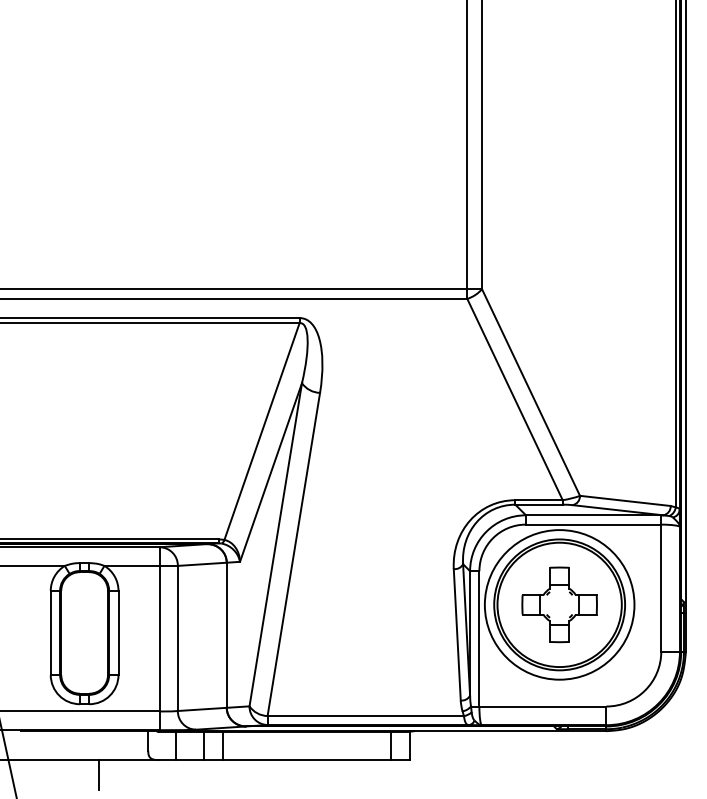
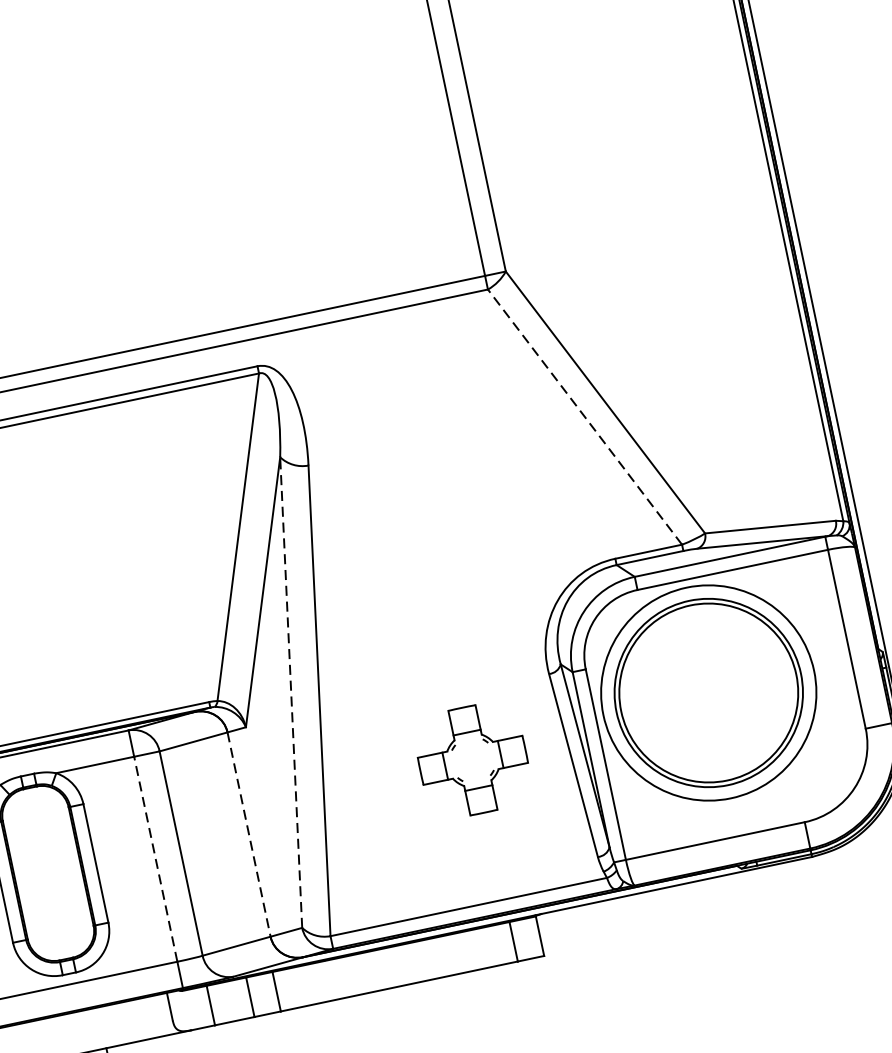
line: (514, 399) -> (584, 417), solid -> dashed
line: (275, 544) -> (290, 692), solid -> dashed
part: (559, 604) -> (472, 759), moved
line: (226, 635) -> (248, 834), solid -> dashed
line: (159, 638) -> (155, 859), solid -> dashed

